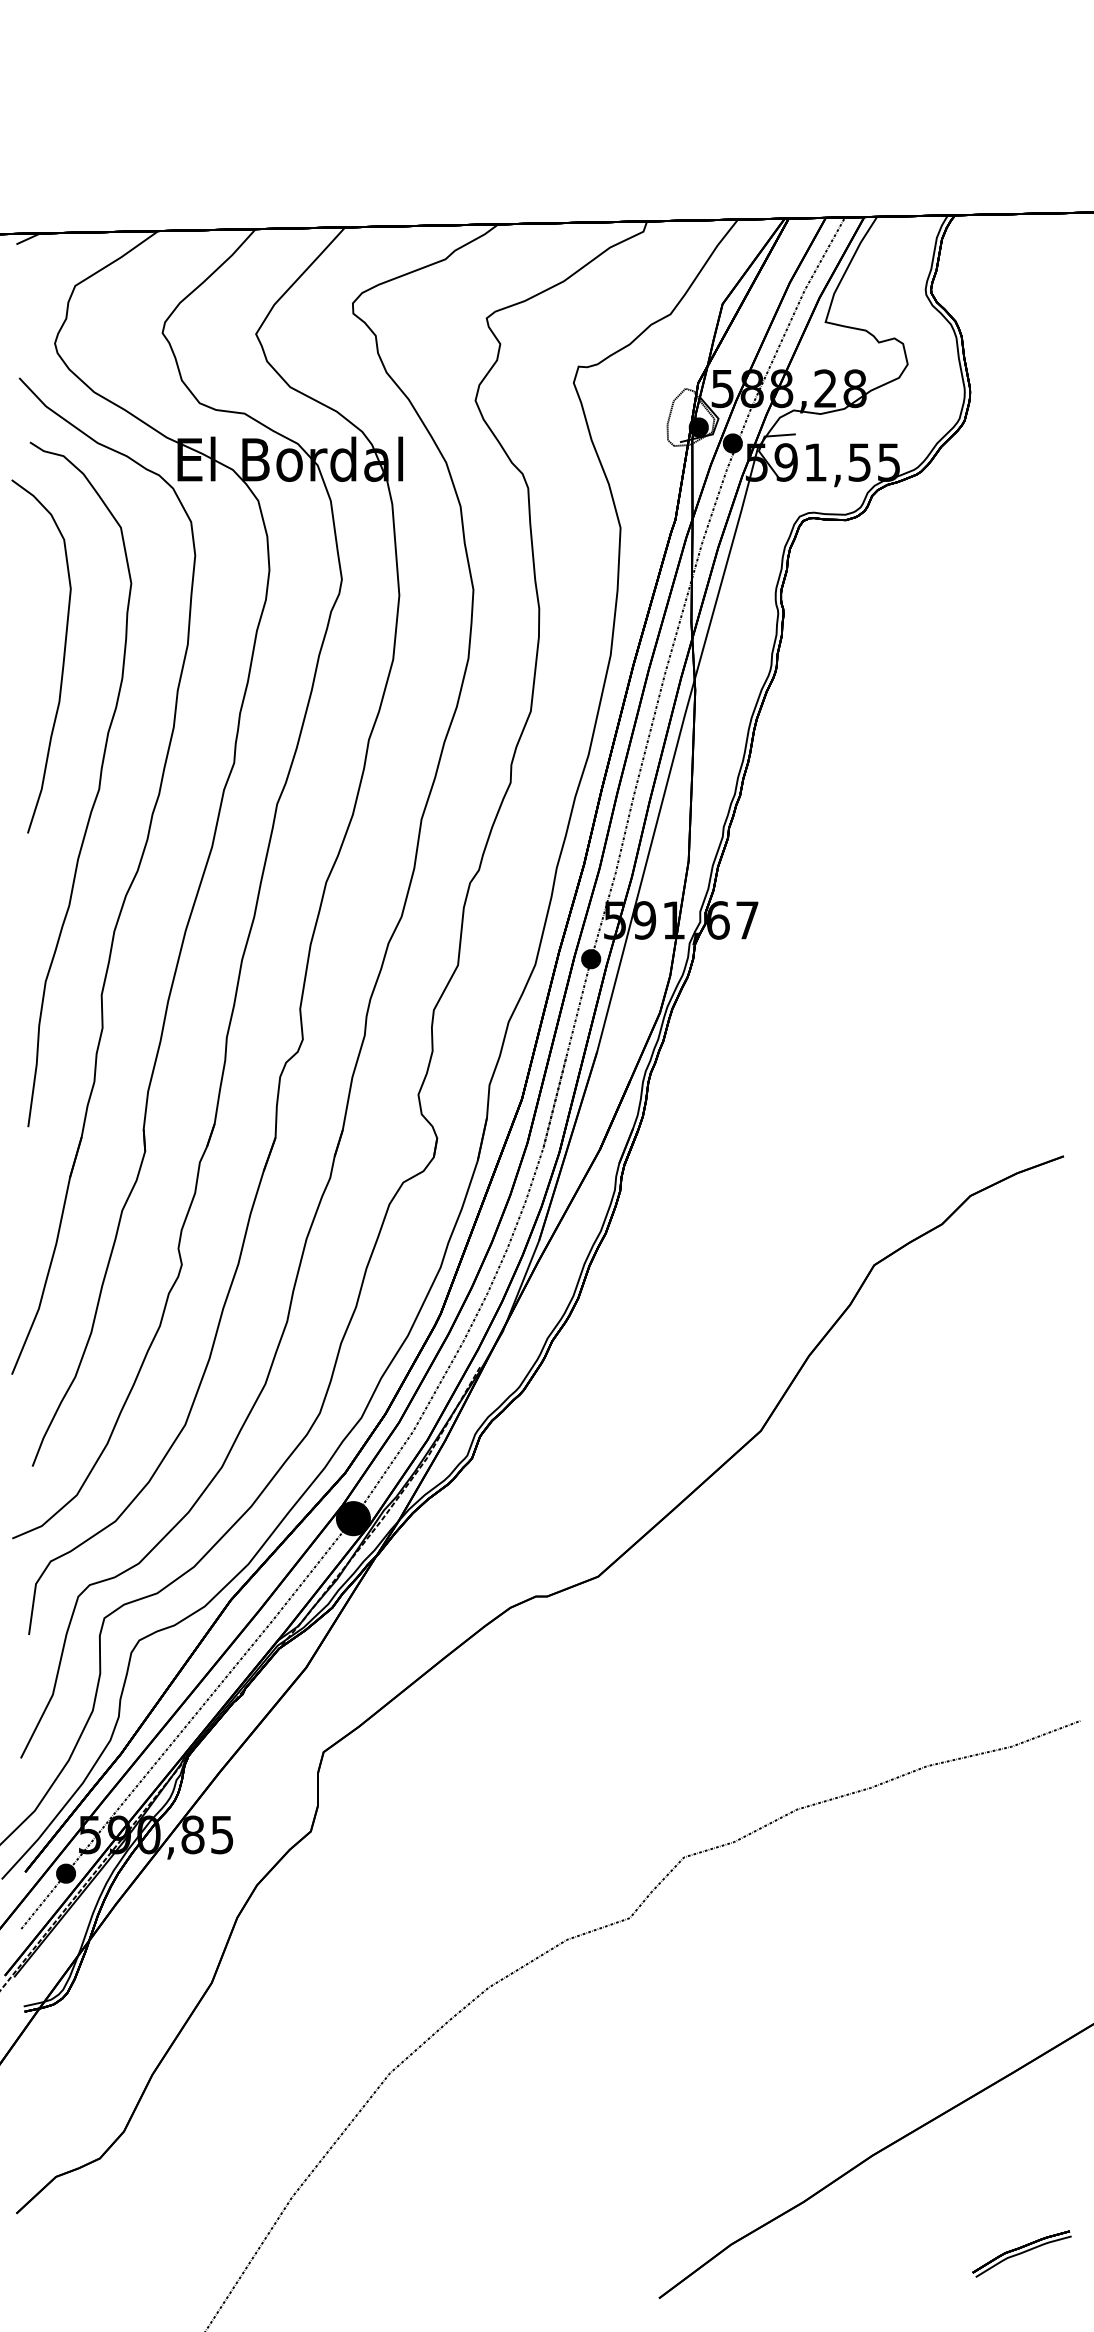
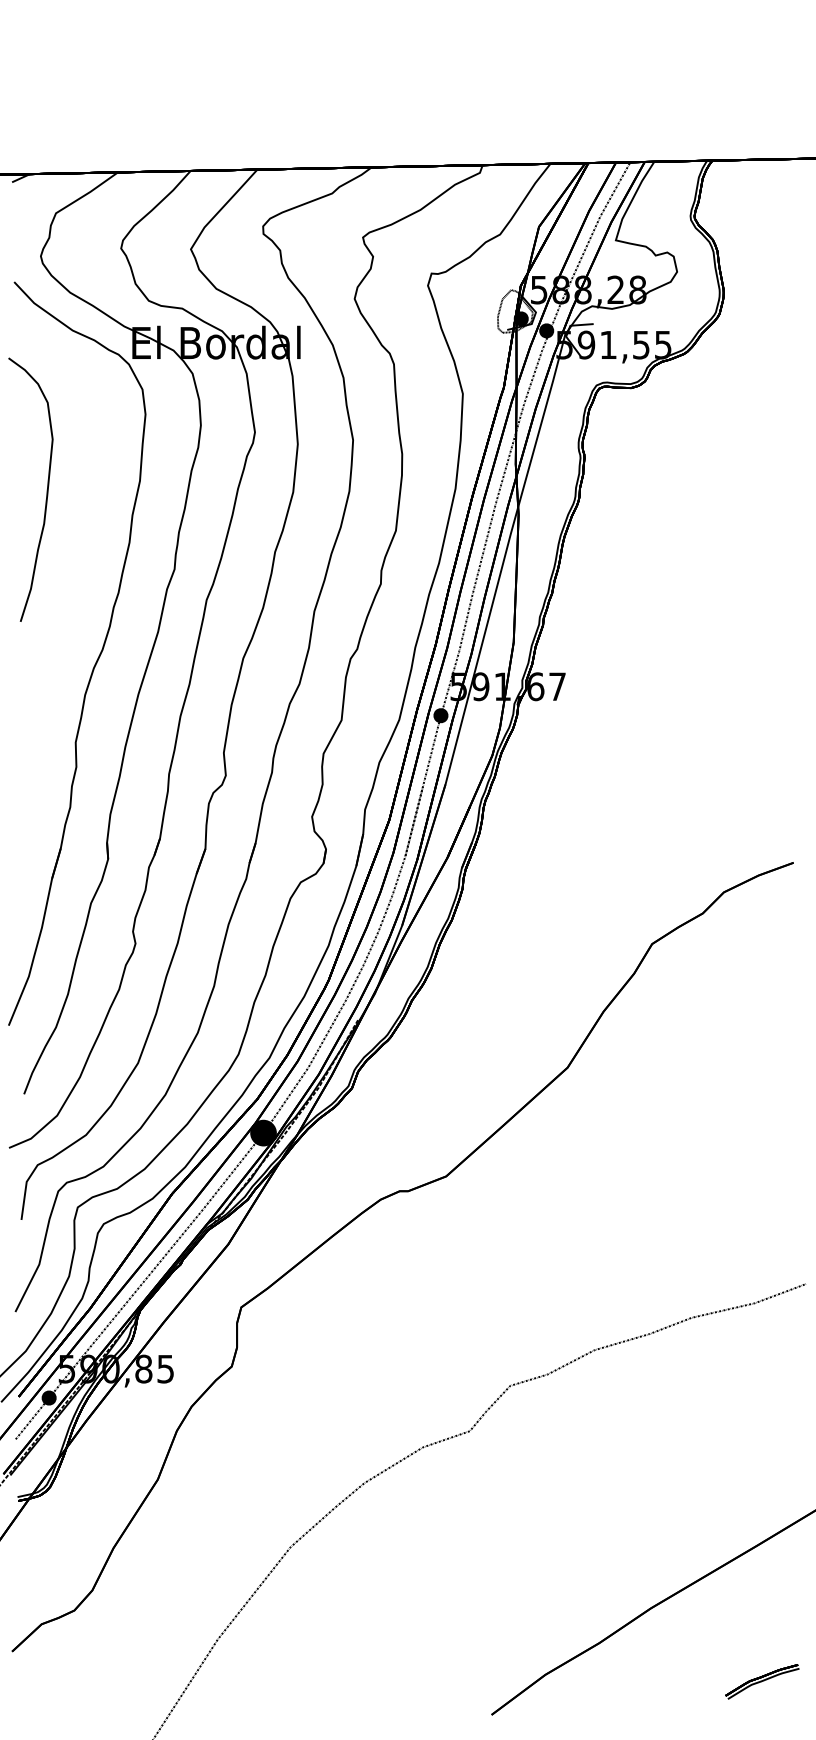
part: (97, 790) -> (72, 589), removed

